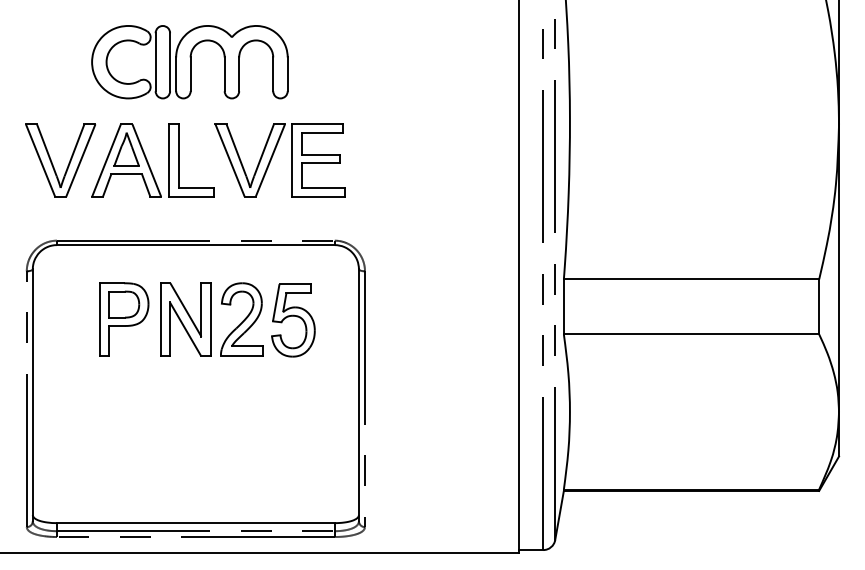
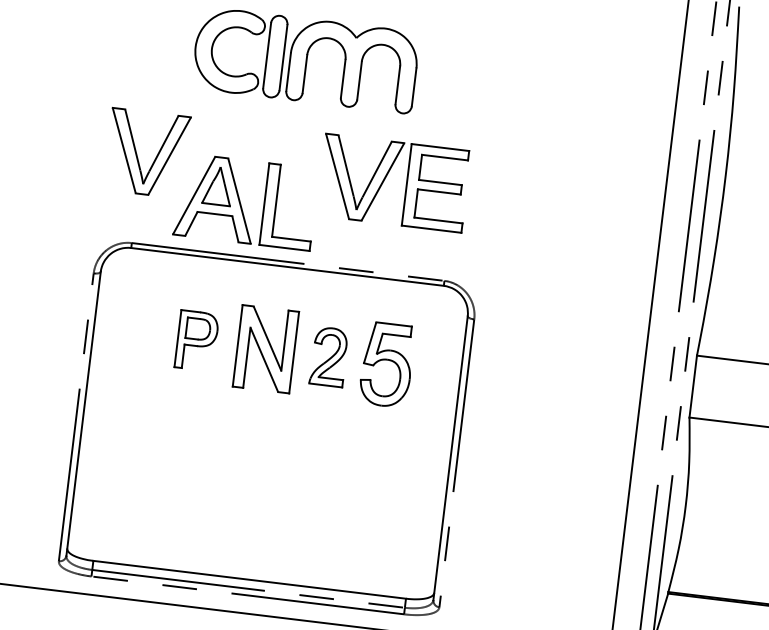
part: (152, 160) -> (245, 201), moved
part: (124, 319) -> (197, 340), size x0.7
part: (241, 319) -> (328, 356), size x0.7

